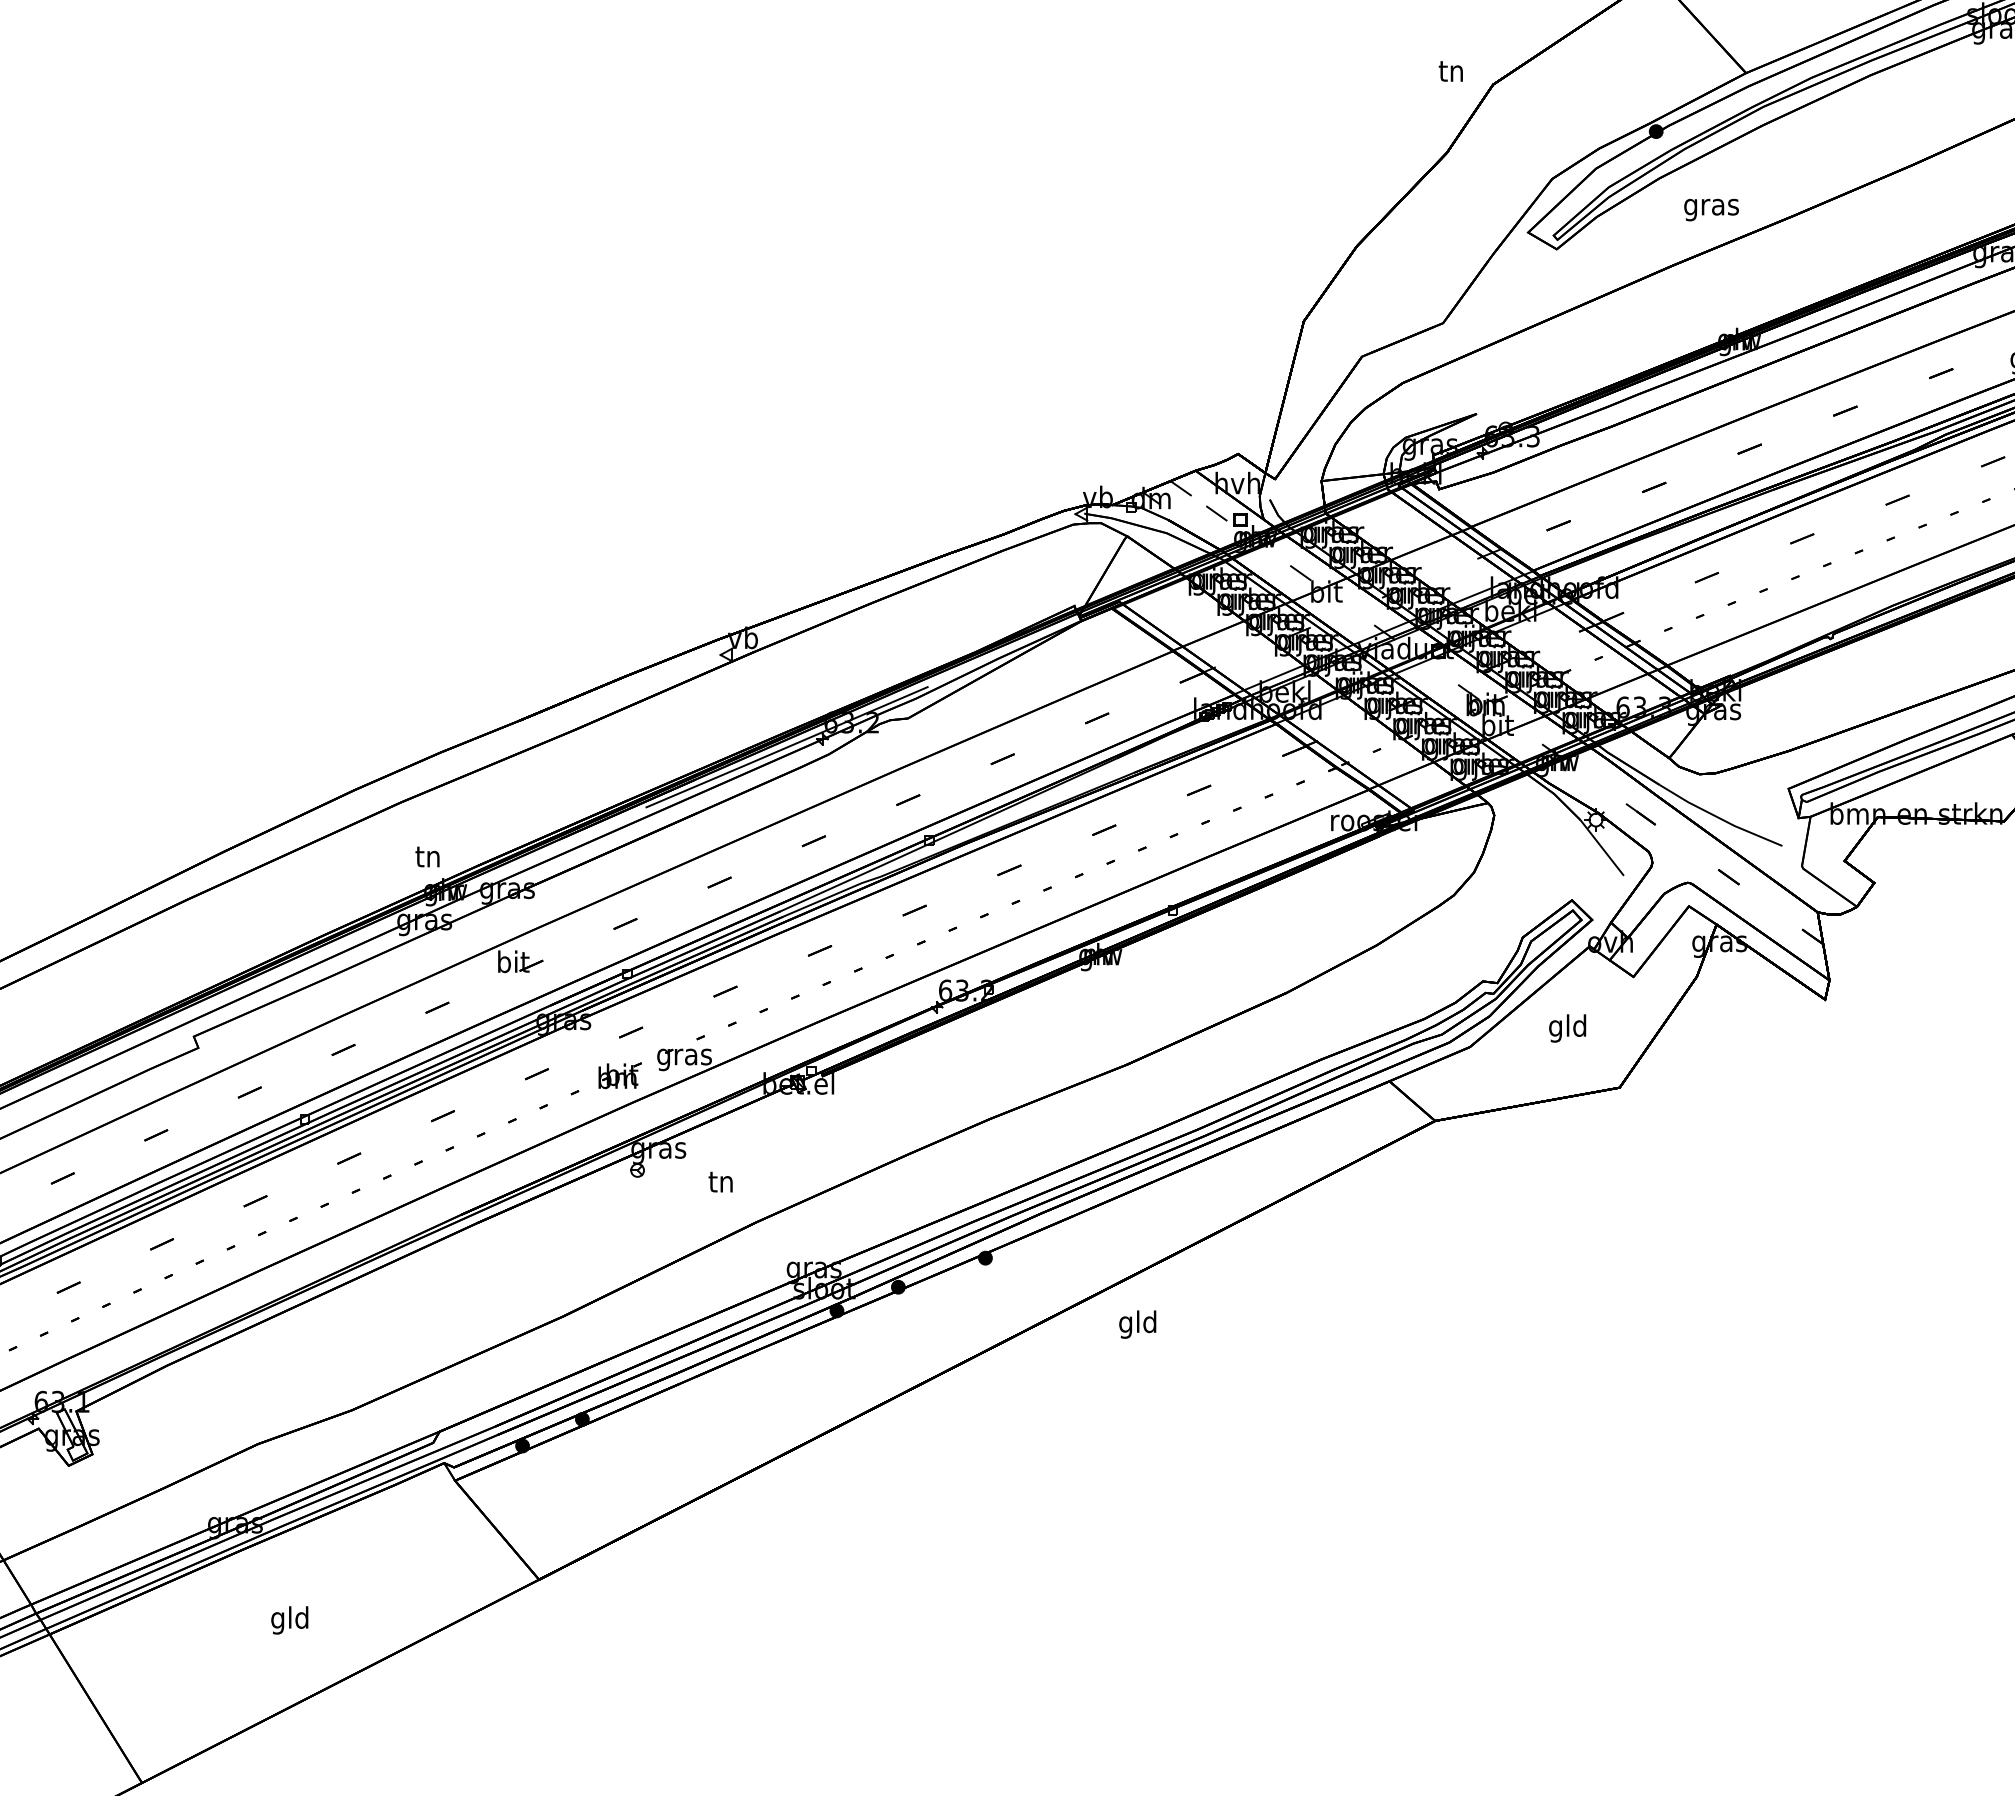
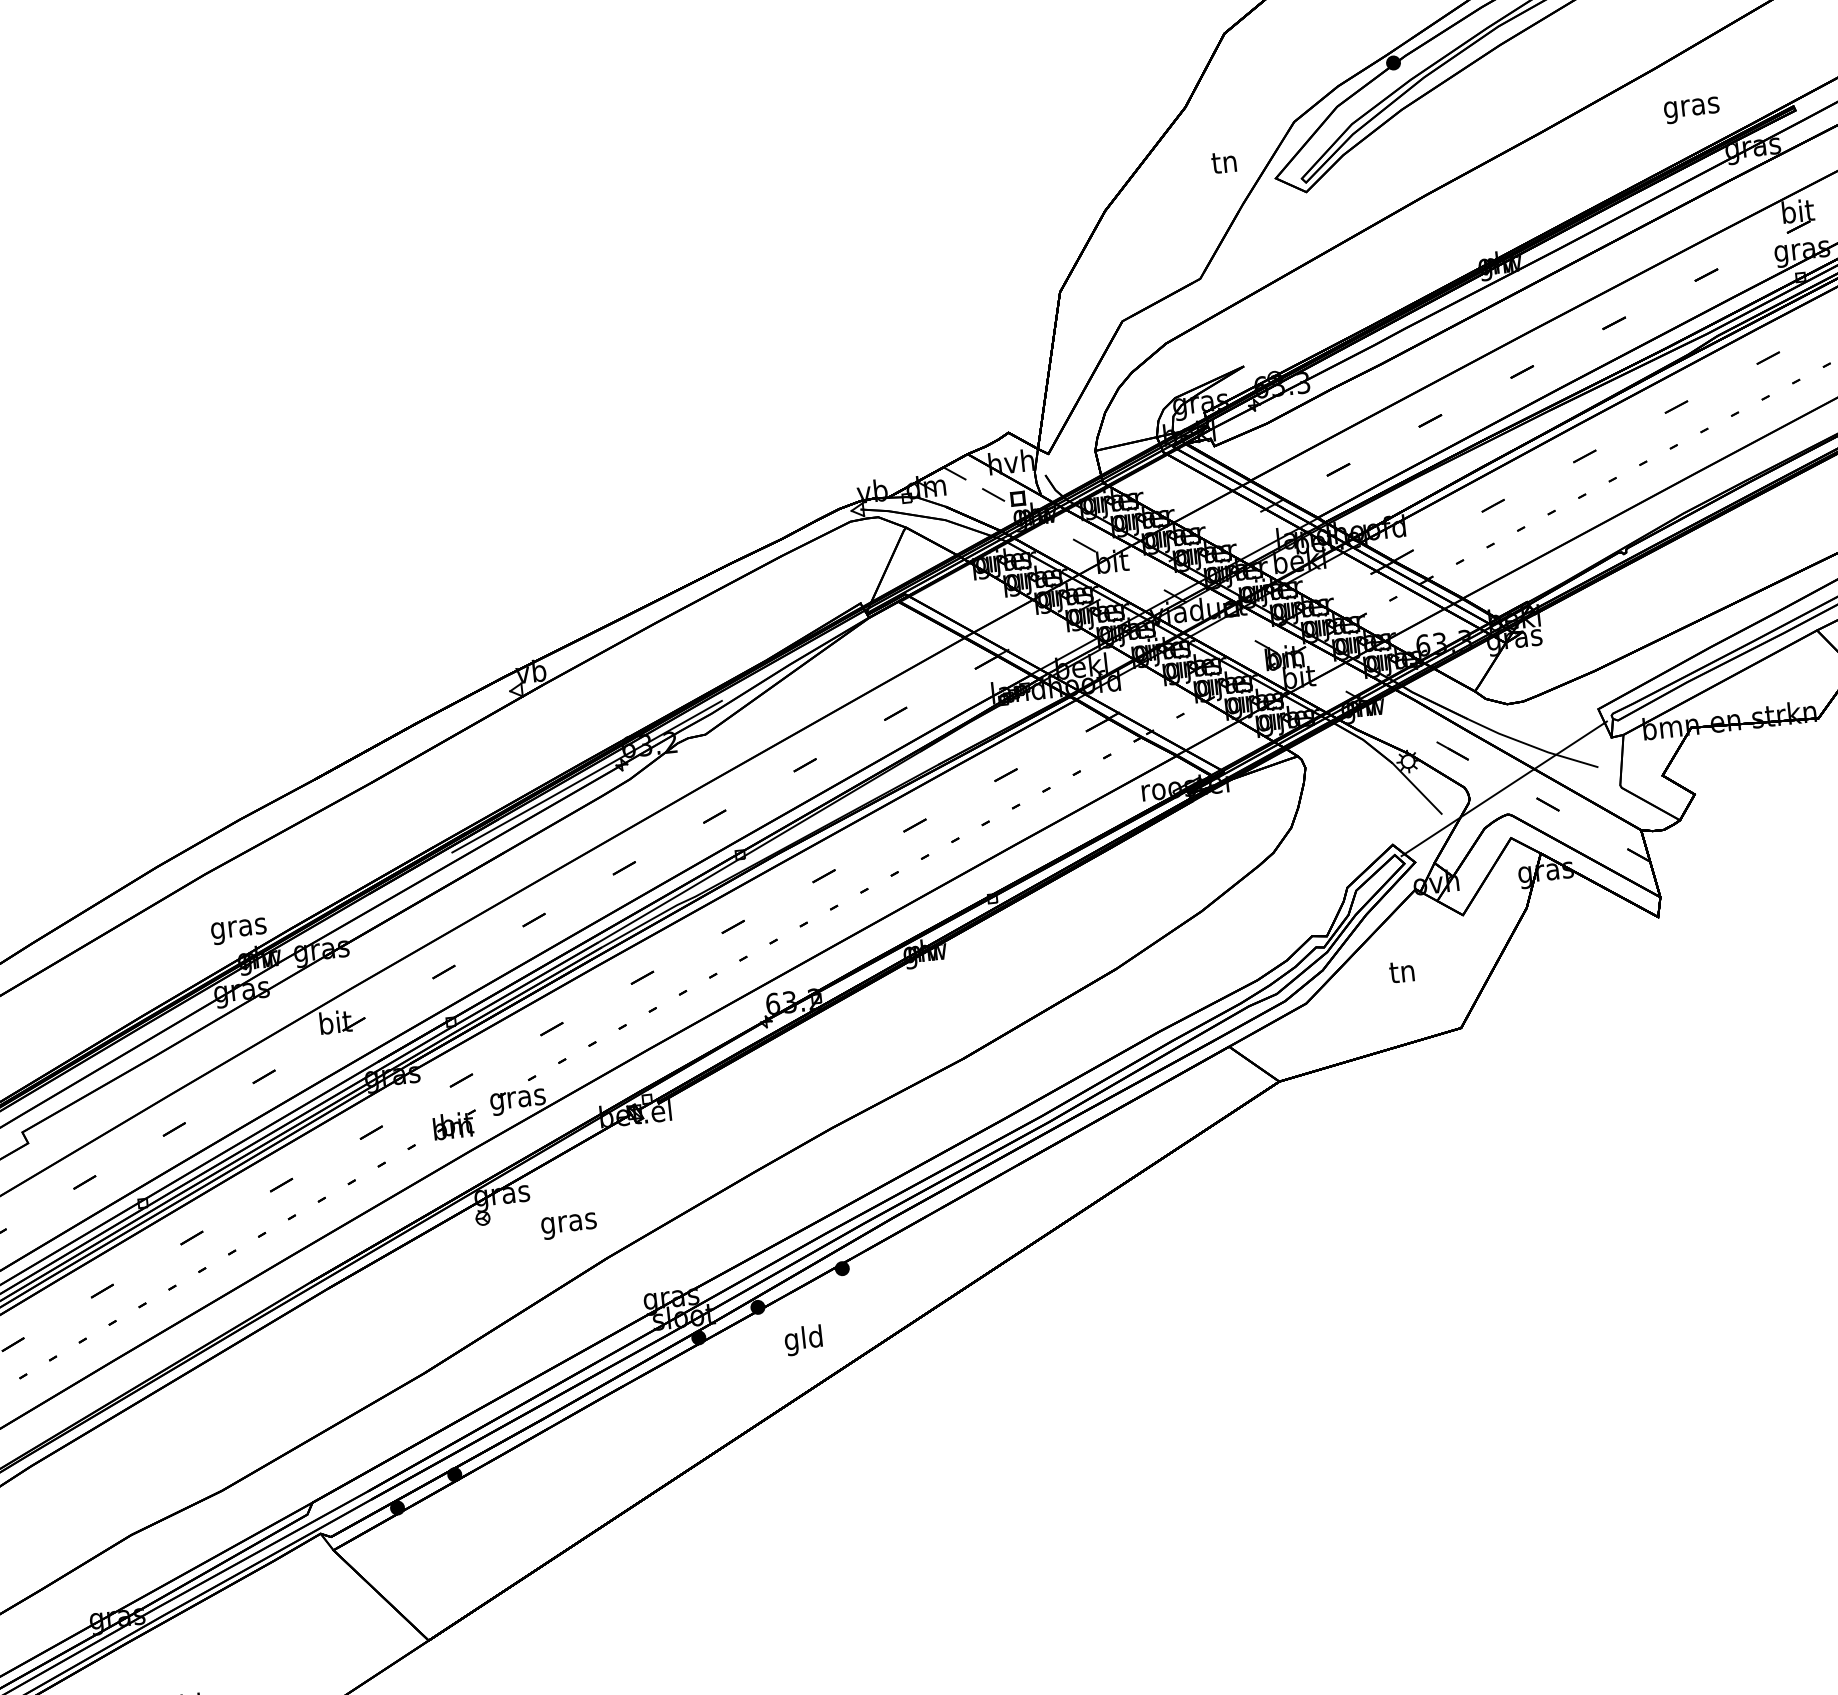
text: (1450, 71) -> (1223, 162), moved
text: (1711, 209) -> (1691, 109), moved
line: (1687, 856) -> (1504, 788), added
text: (428, 859) -> (238, 928), tn -> gras
text: (1567, 1028) -> (1402, 974), gld -> tn
text: (721, 1184) -> (568, 1223), tn -> gras
text: (1137, 1324) -> (803, 1340), moved

